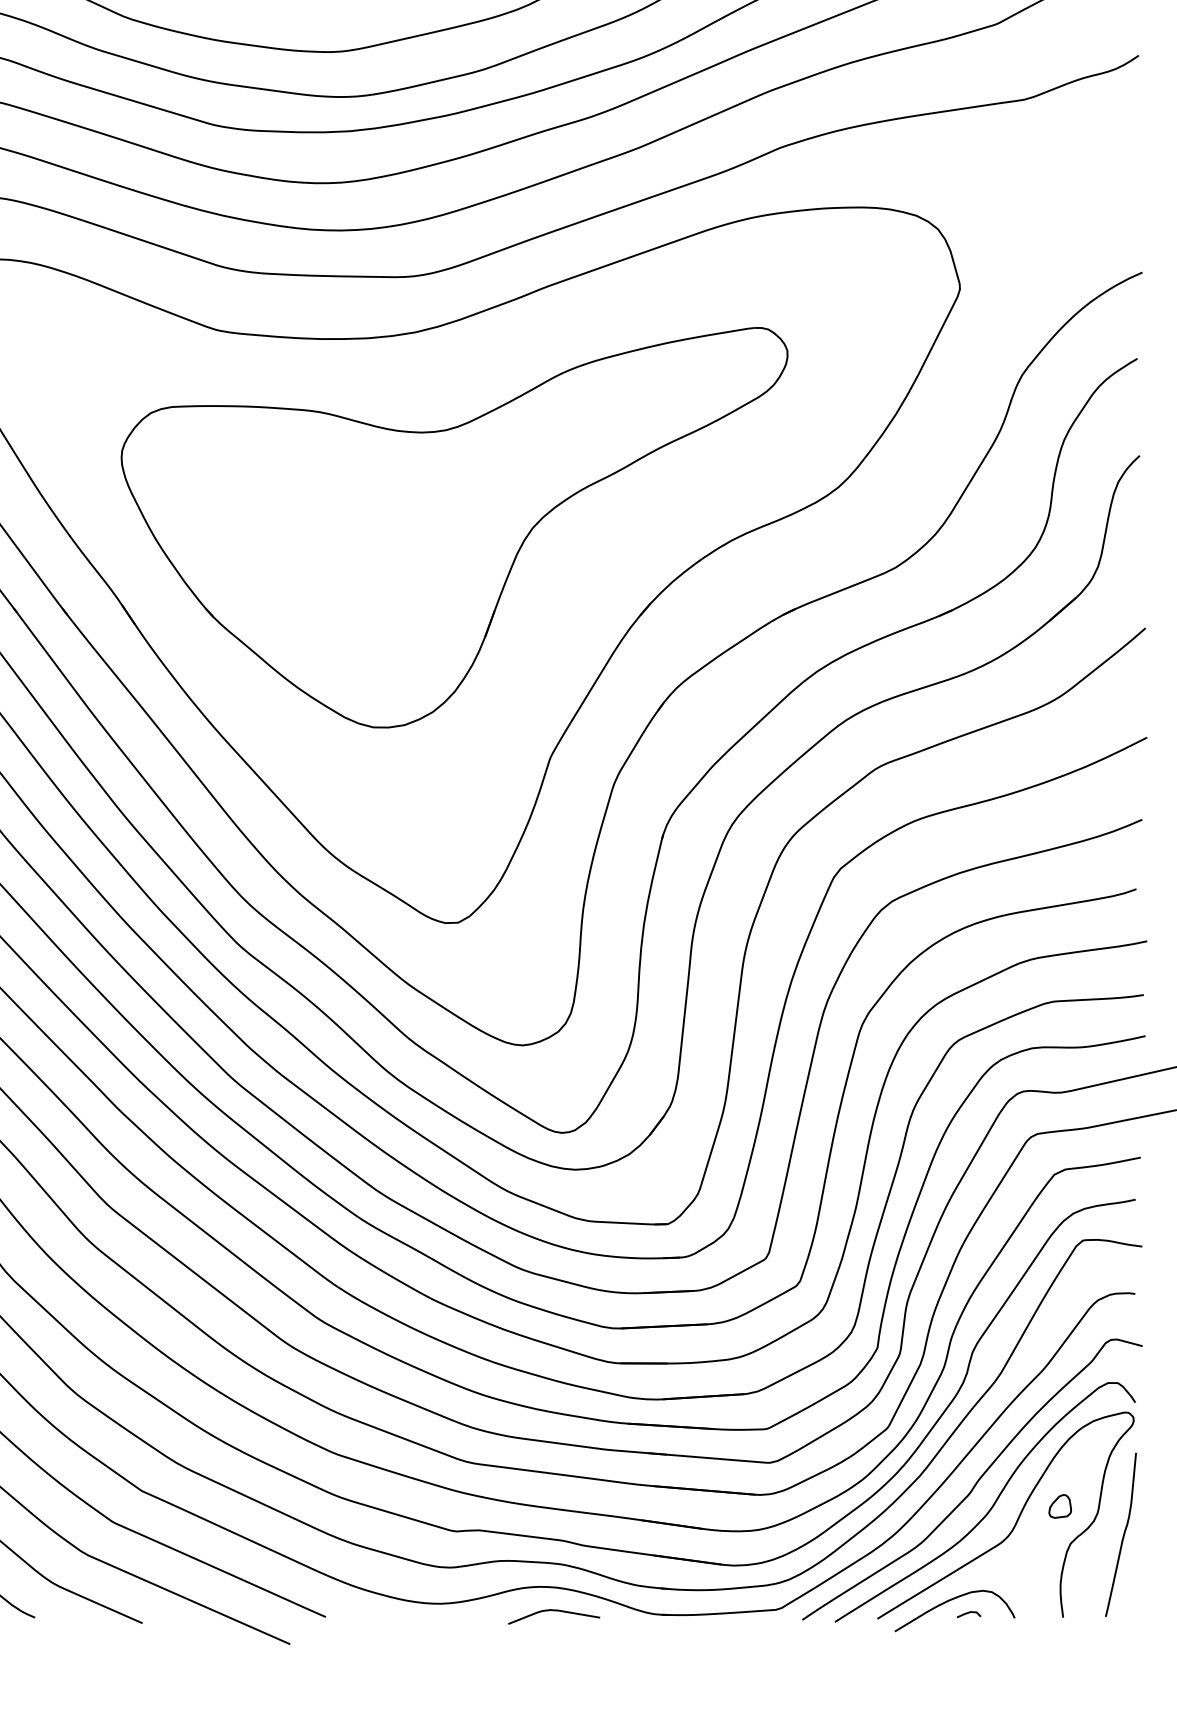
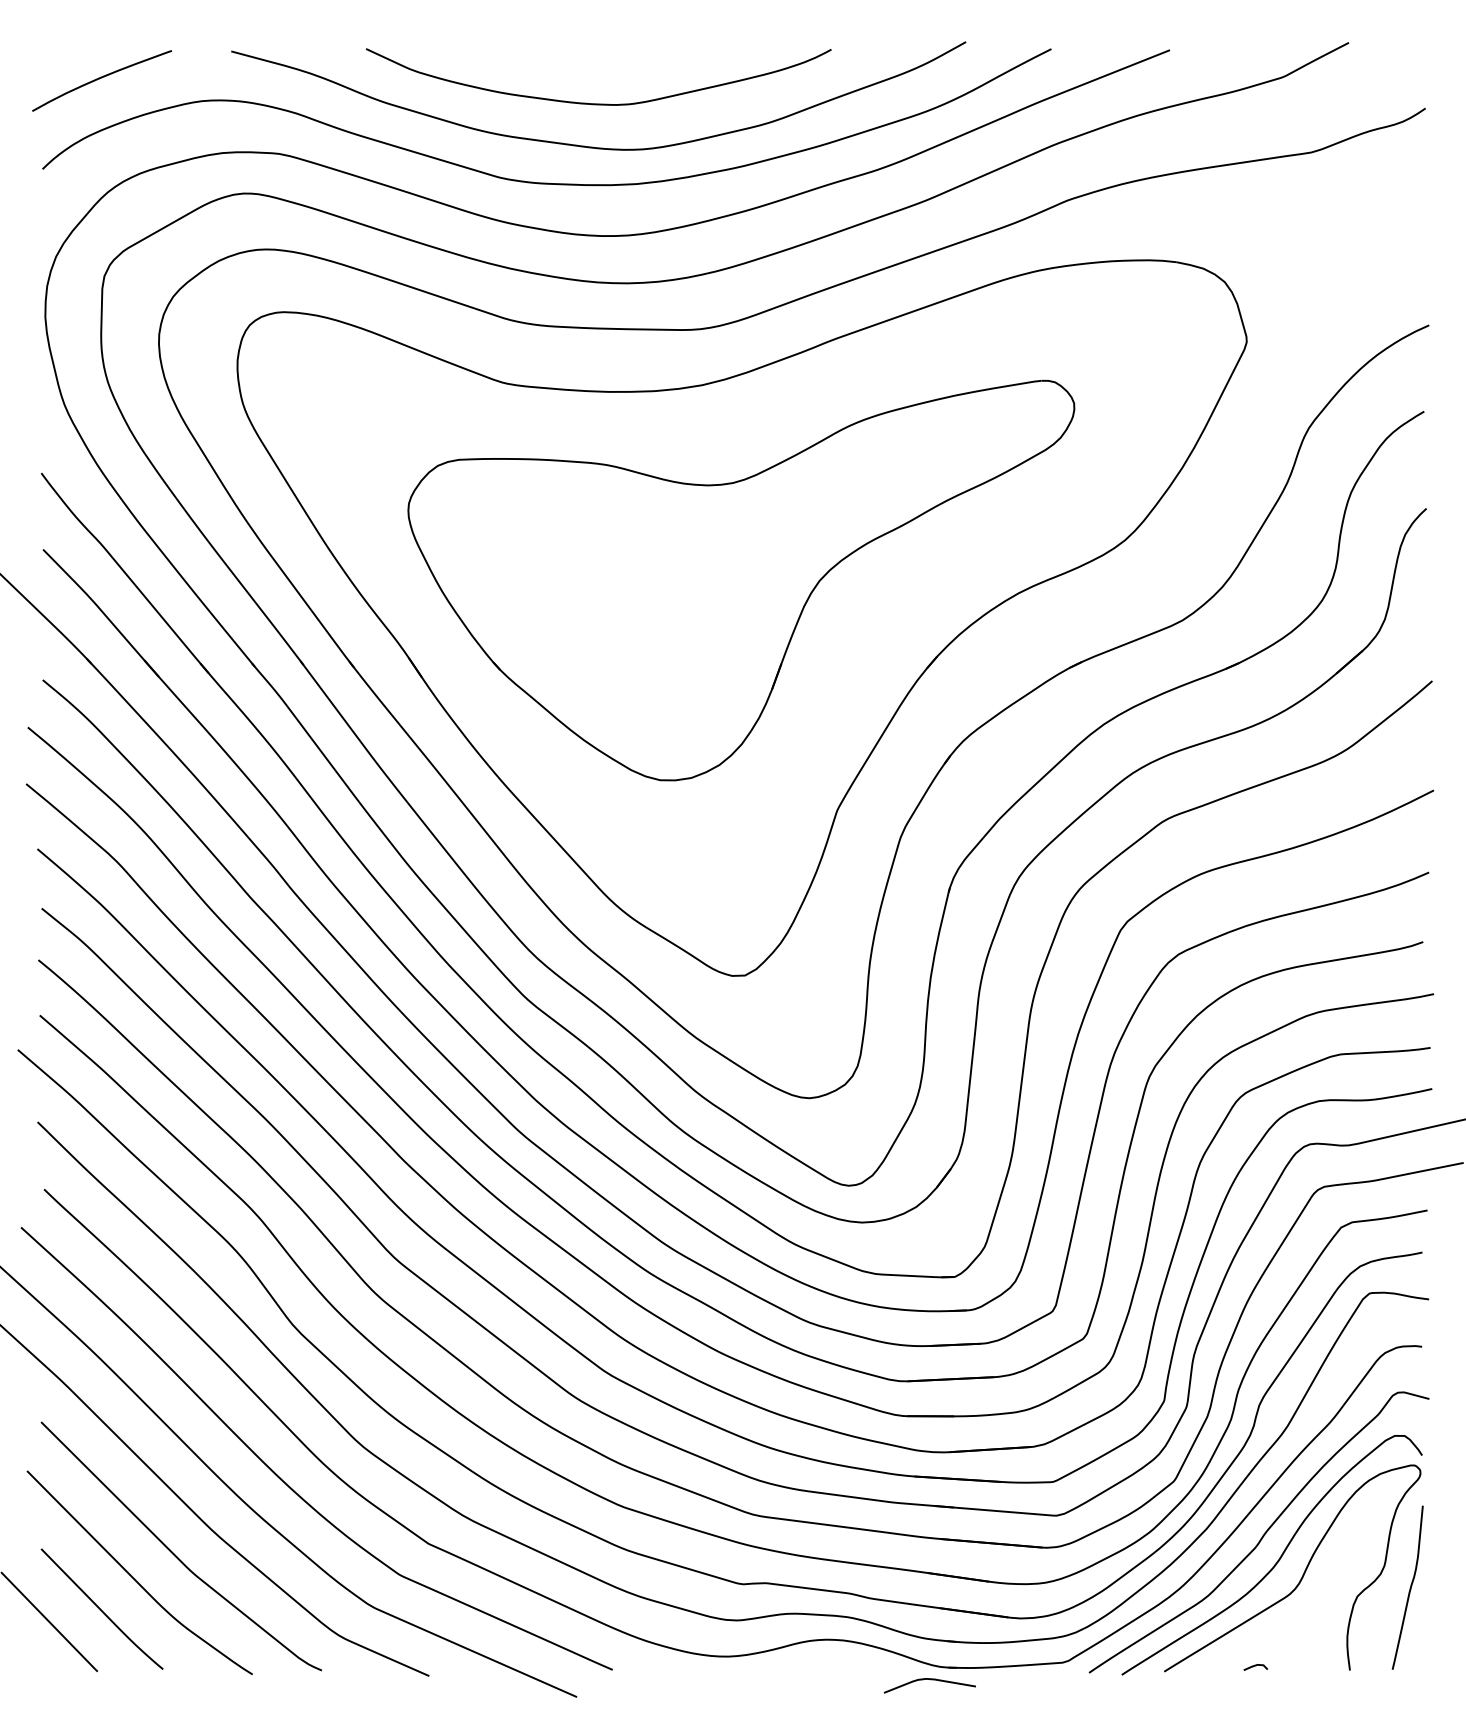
part: (1059, 1506) -> (1346, 1559), removed
curve: (949, 1601) -> (1236, 1654), removed
curve: (554, 1611) -> (930, 1680), moved

